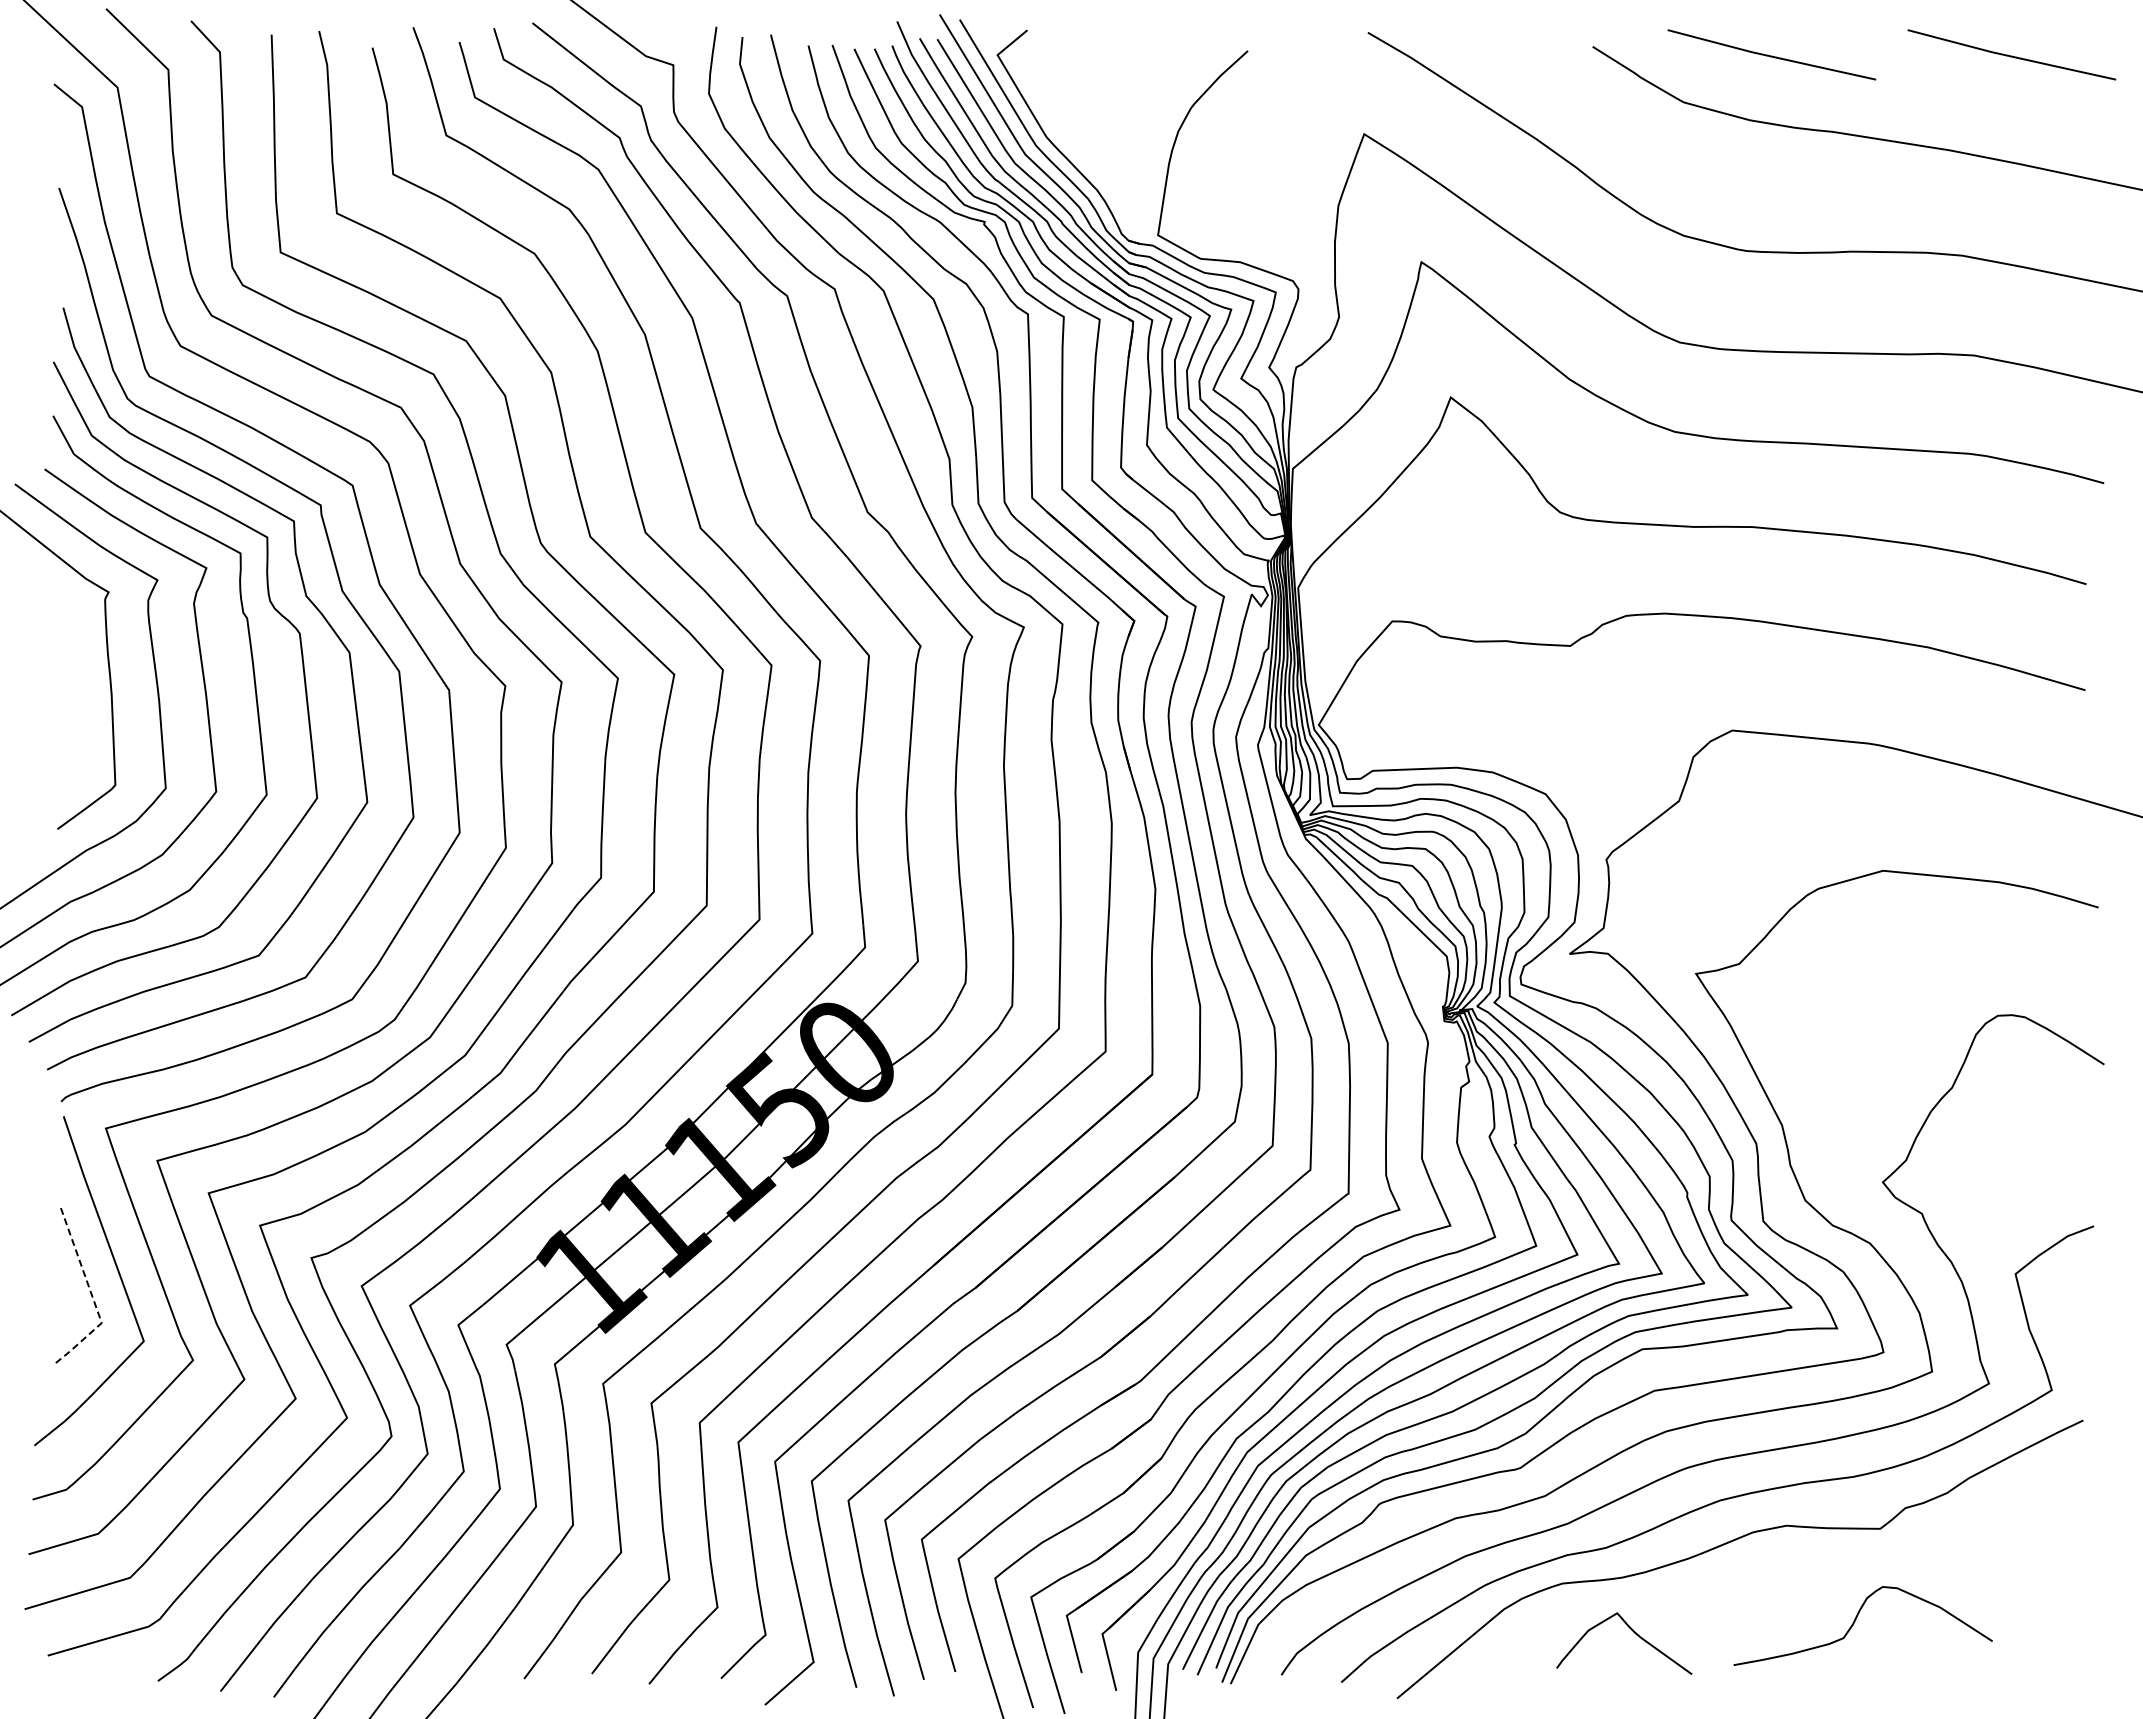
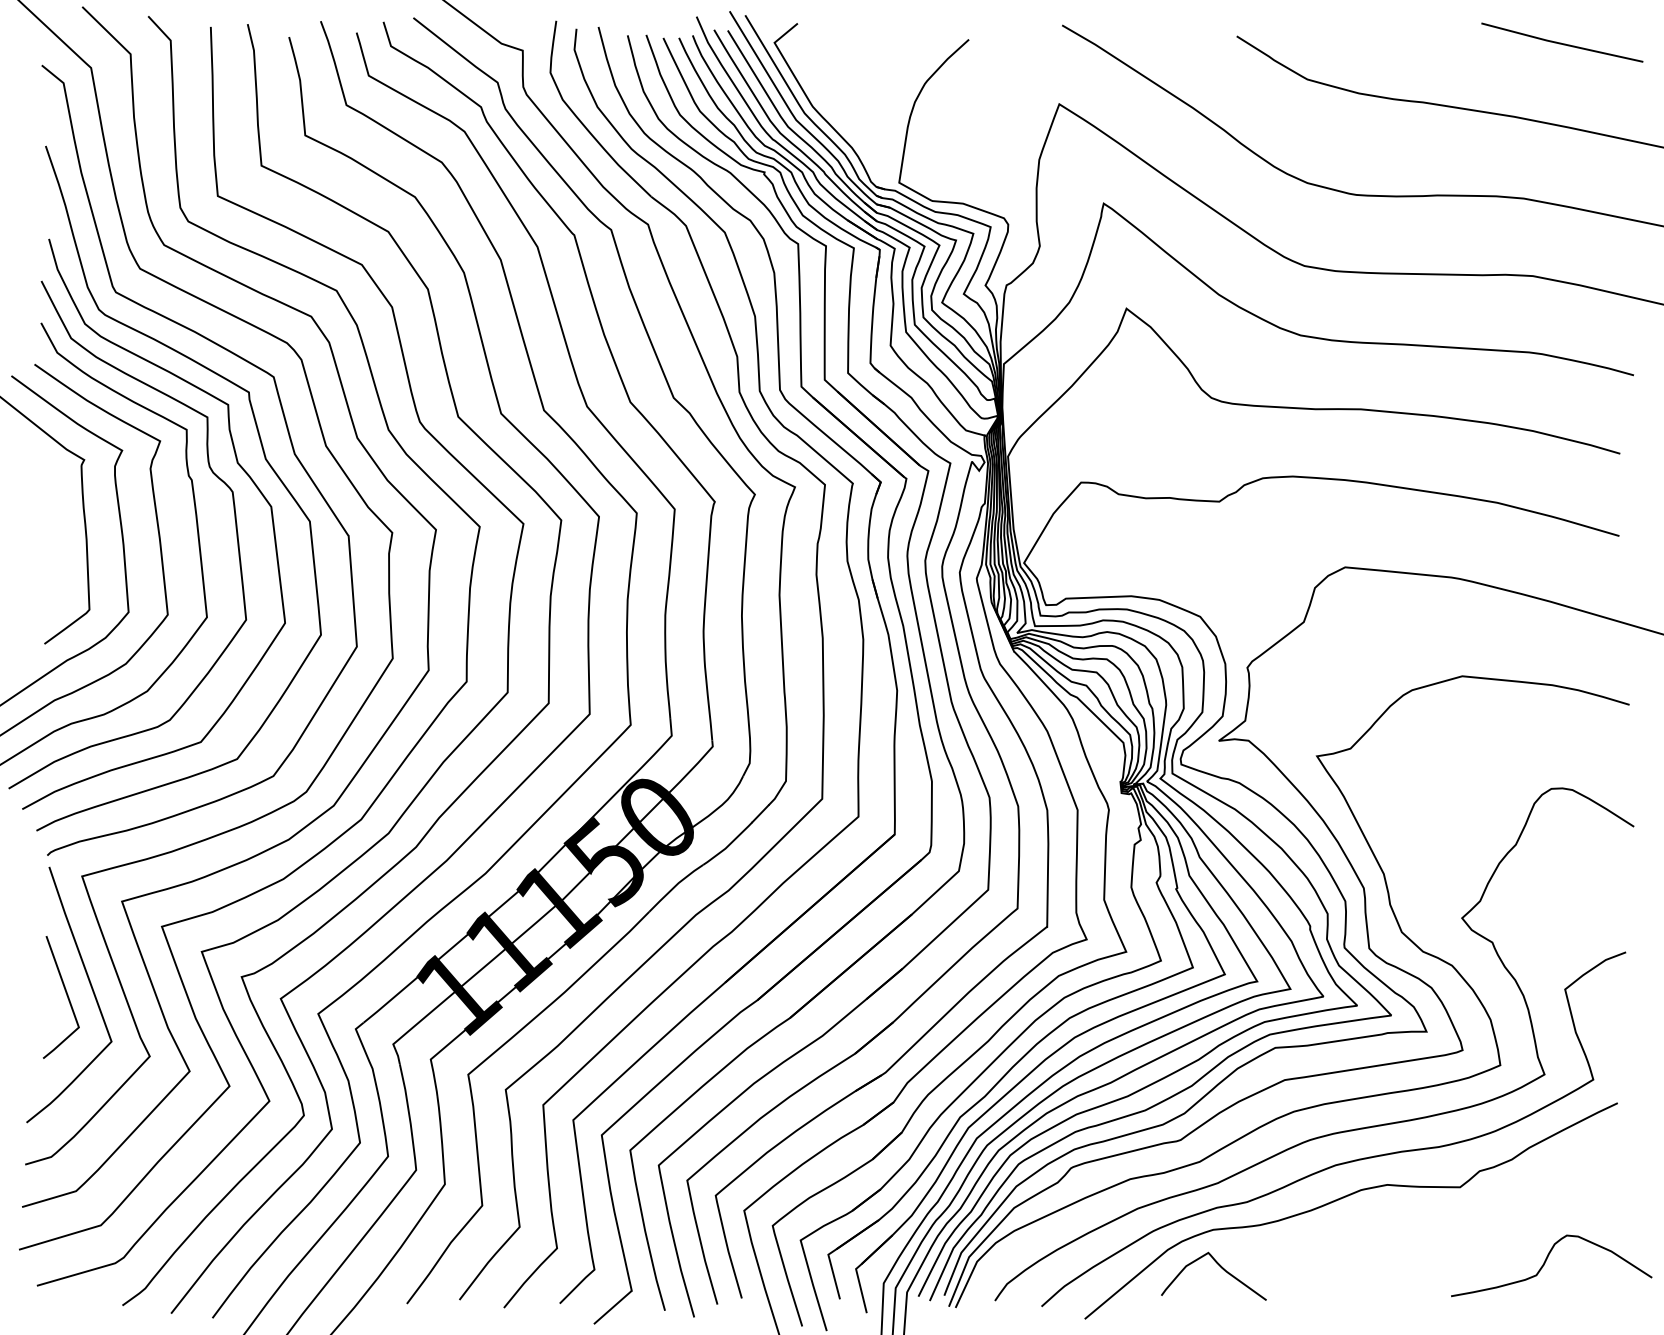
line: (1771, 55) -> (1375, 43), removed
line: (91, 1293) -> (70, 1004), dashed -> solid
curve: (1855, 1621) -> (1545, 1262), moved
curve: (1634, 1633) -> (1221, 1268), moved

